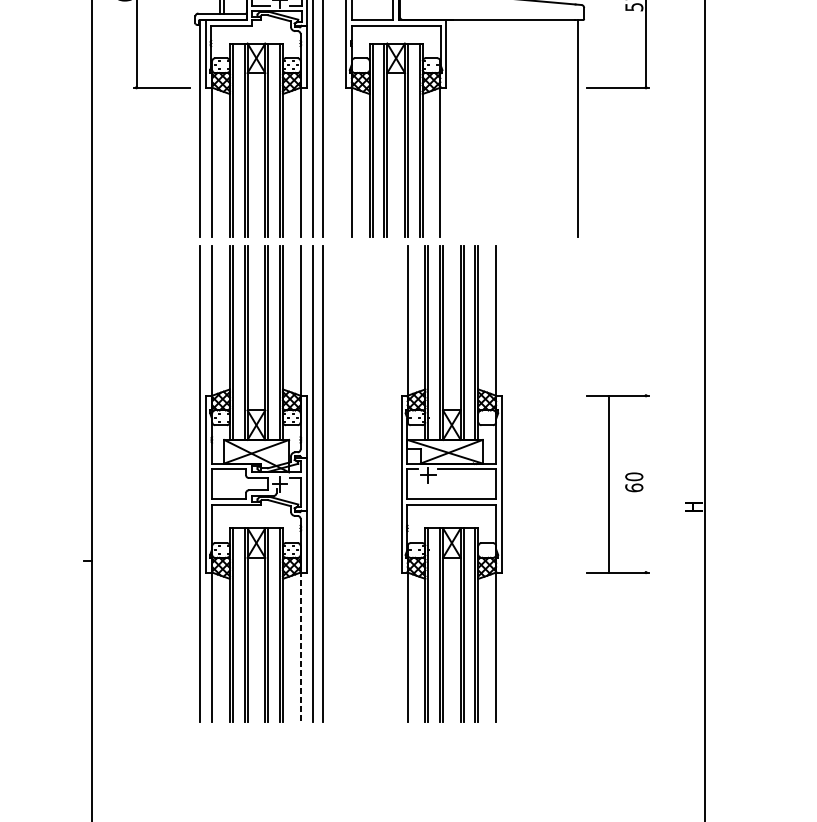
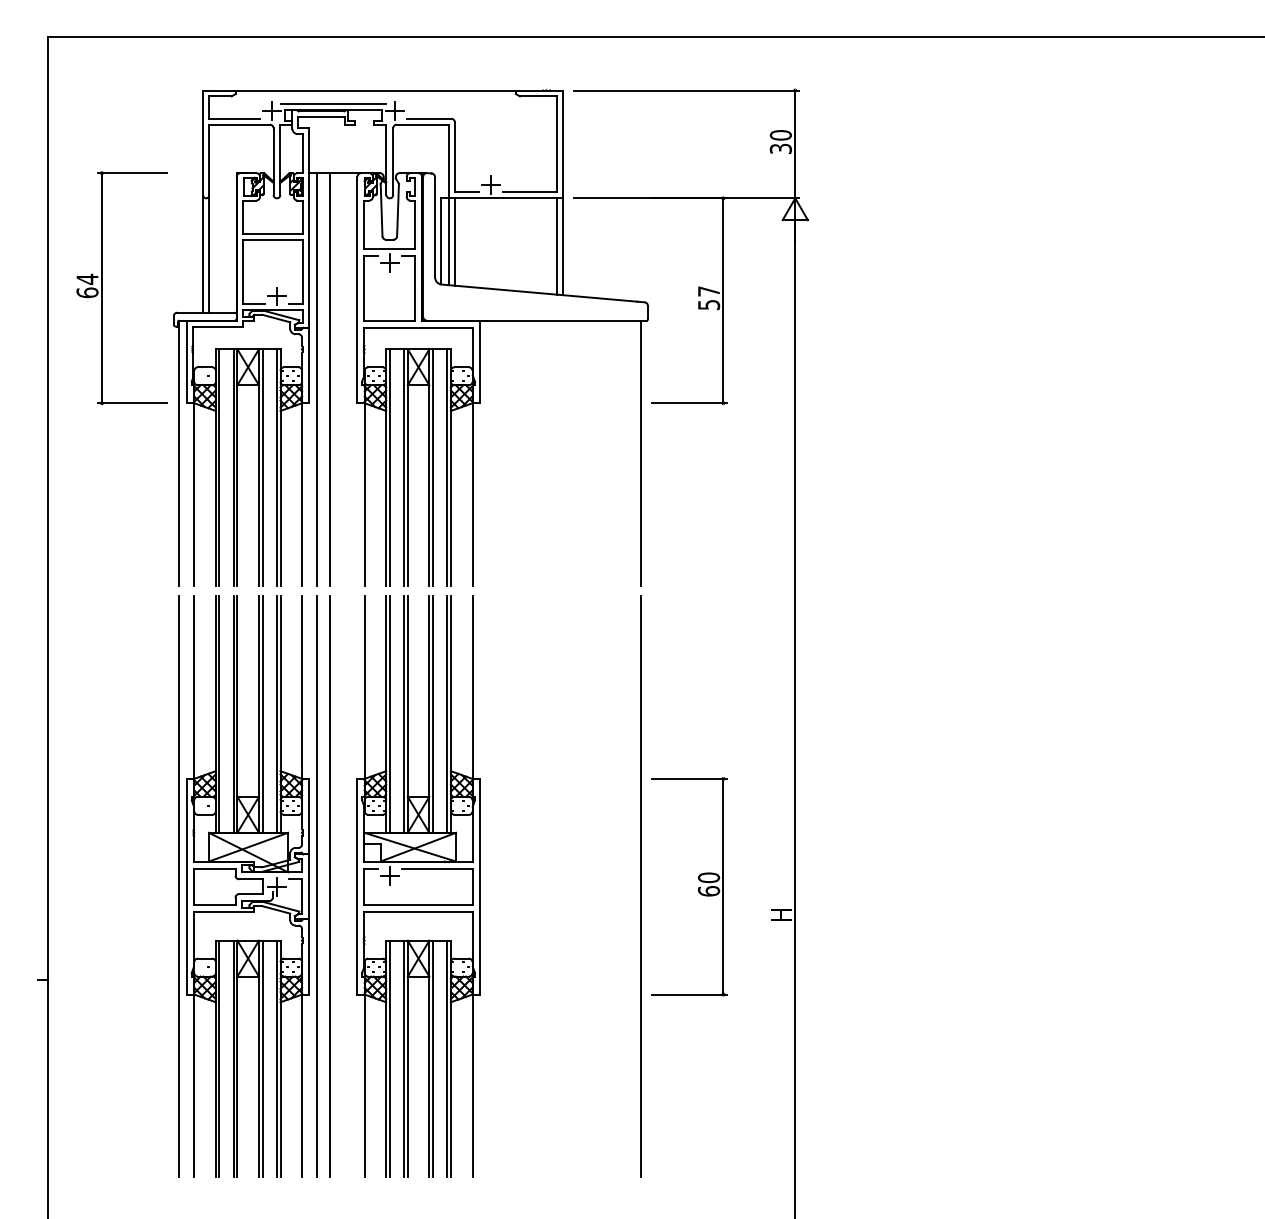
part: (451, 483) -> (418, 886), moved
line: (578, 483) -> (640, 886), added
line: (609, 483) -> (723, 886), moved
line: (300, 647) -> (302, 1085), dashed -> solid

